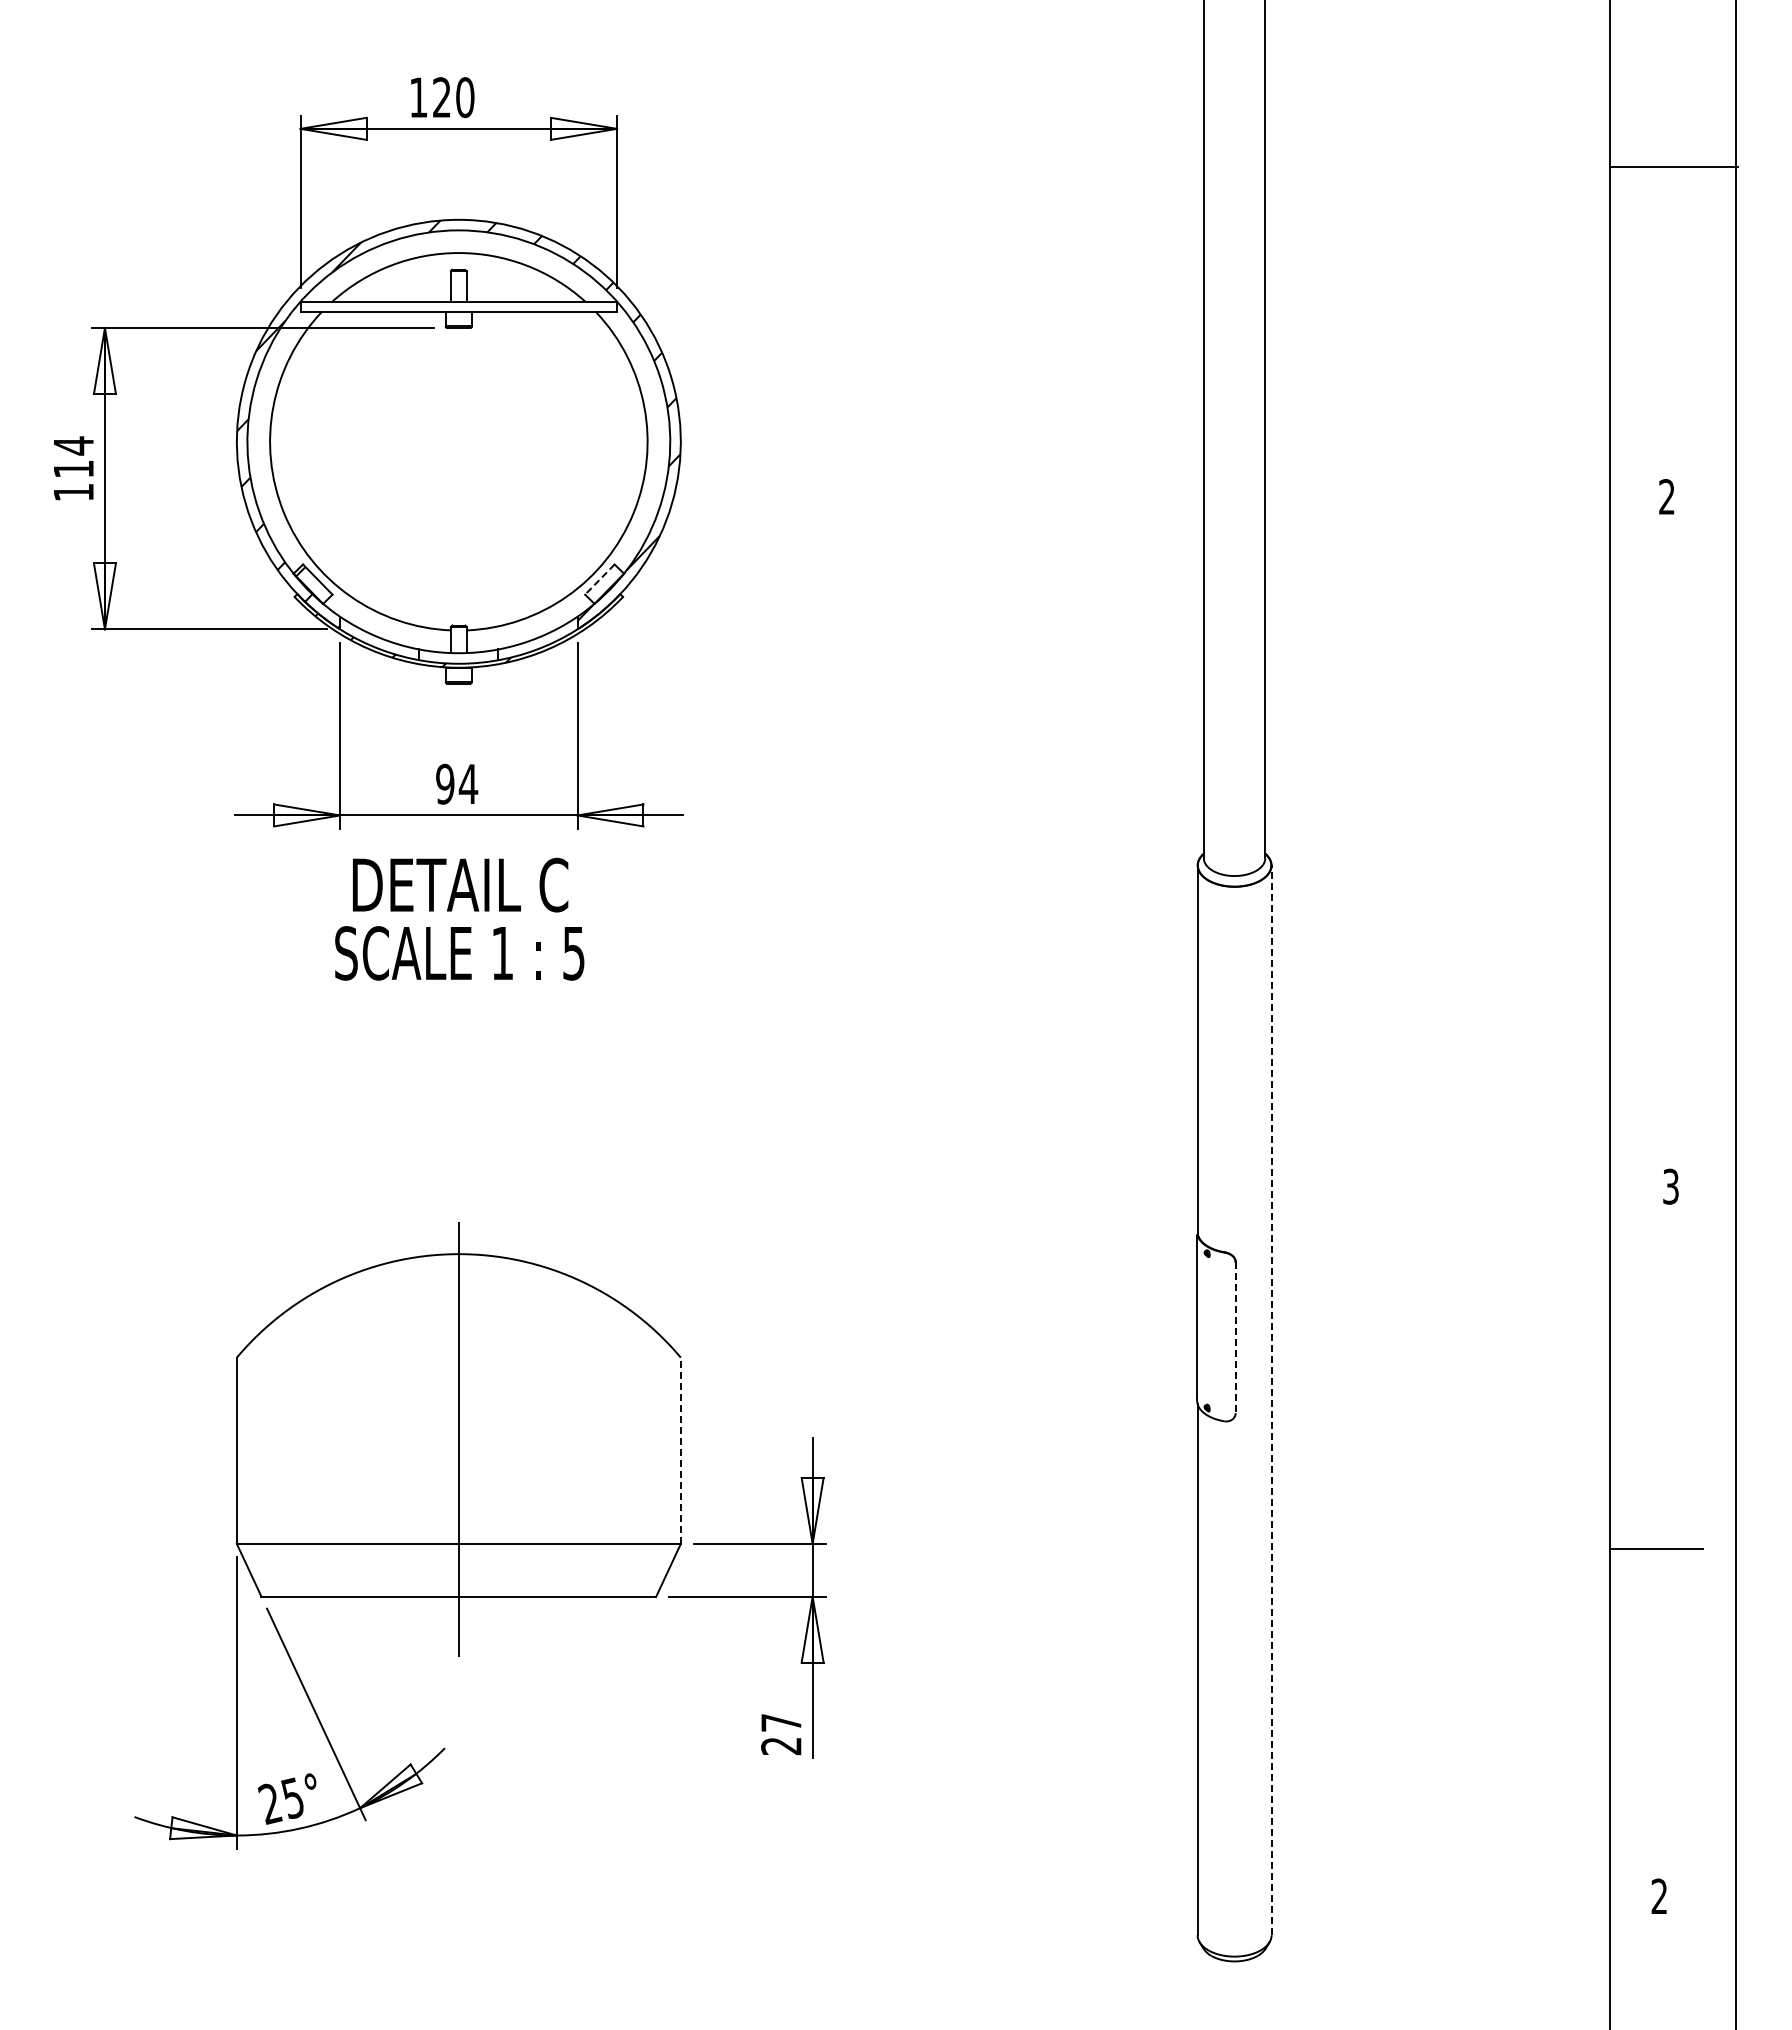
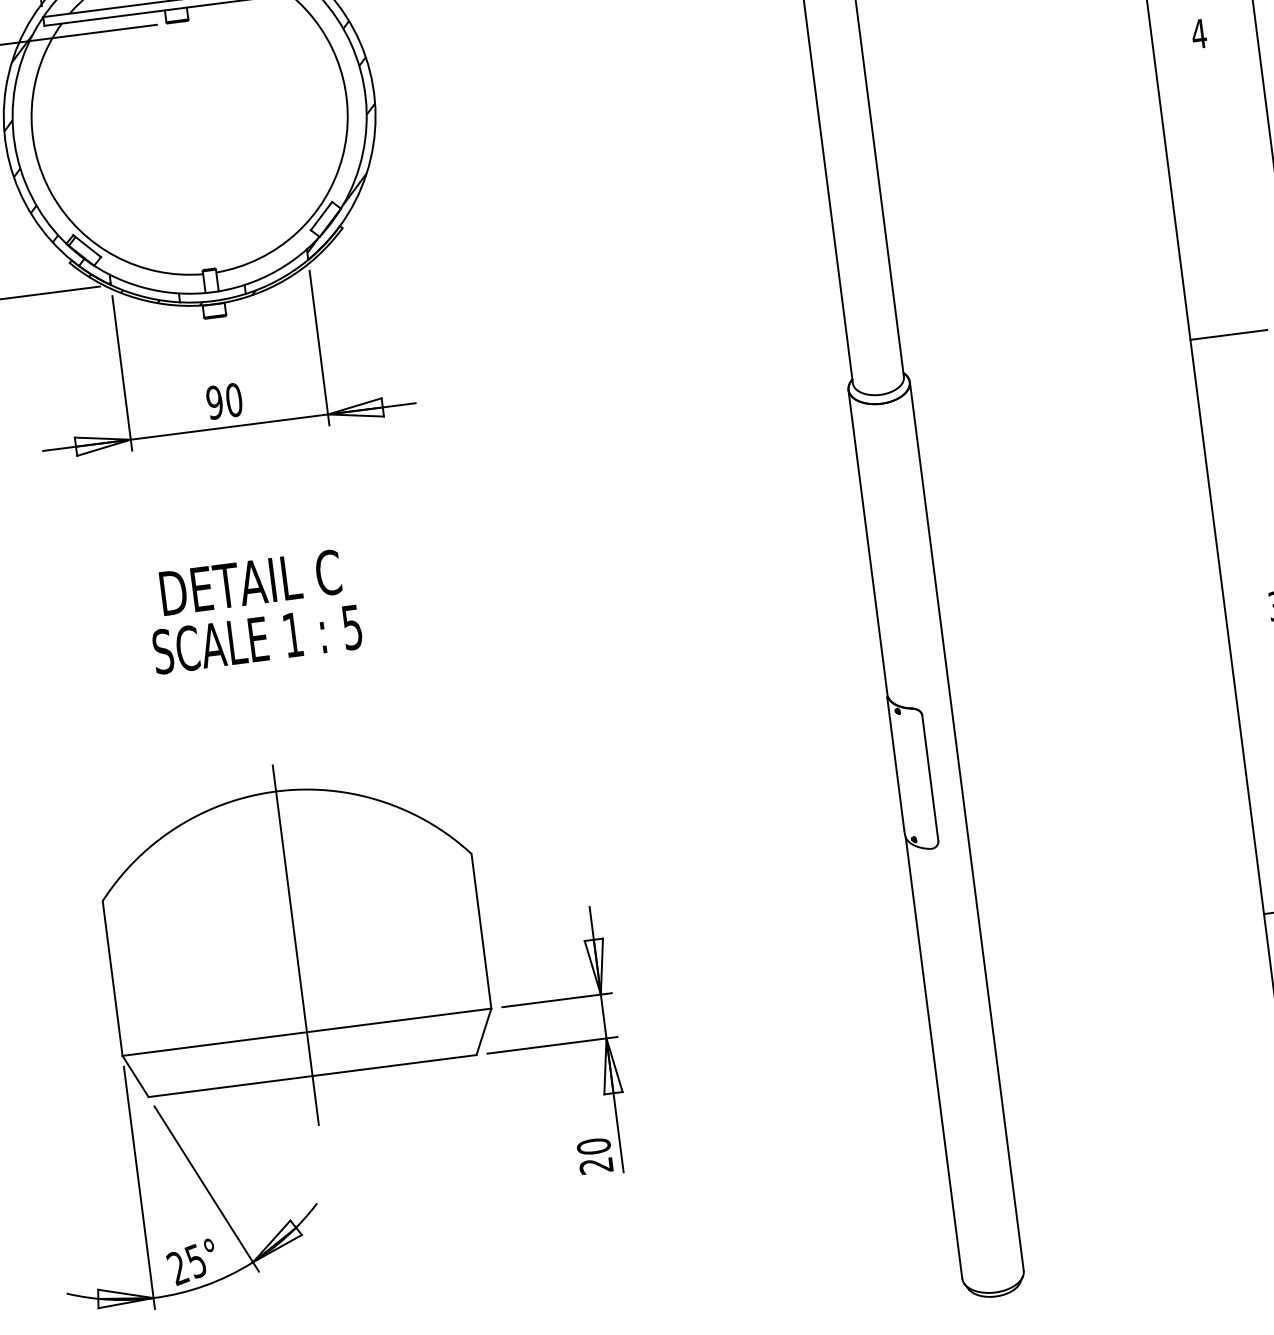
text: (1666, 496) -> (1198, 33), 2 -> 4
line: (599, 579) -> (321, 216), dashed -> solid
text: (468, 783) -> (234, 399), 94 -> 90
line: (1656, 857) -> (1228, 334), added
text: (459, 918) -> (253, 610), moved
line: (1235, 1338) -> (930, 778), dashed -> solid
line: (1271, 1400) -> (966, 826), dashed -> solid
line: (680, 1450) -> (481, 931), dashed -> solid
text: (781, 1722) -> (593, 1146), 27 -> 20

